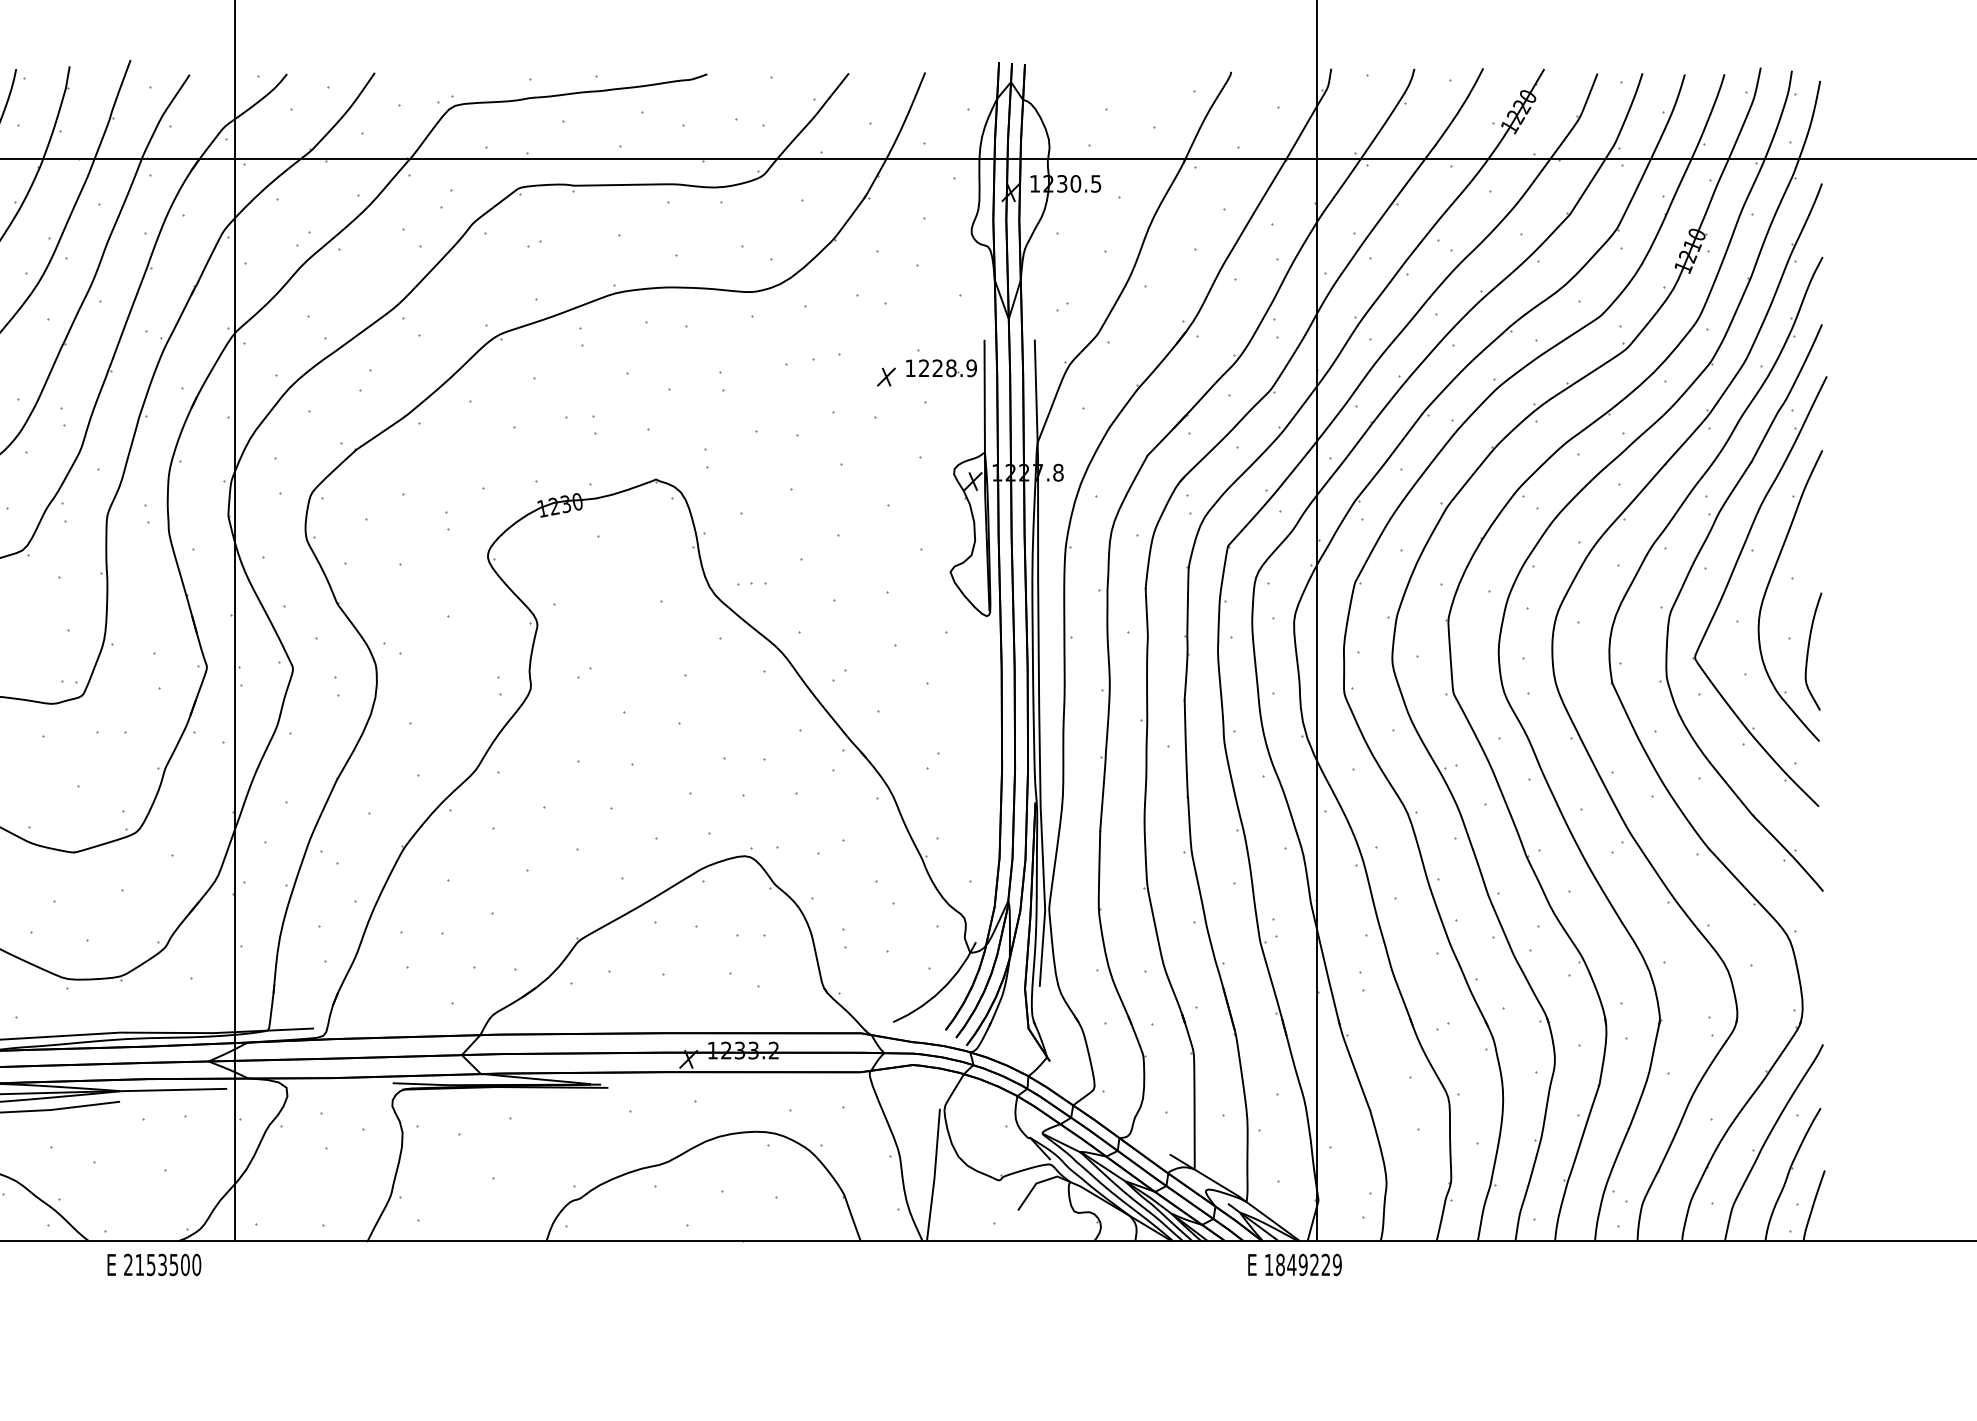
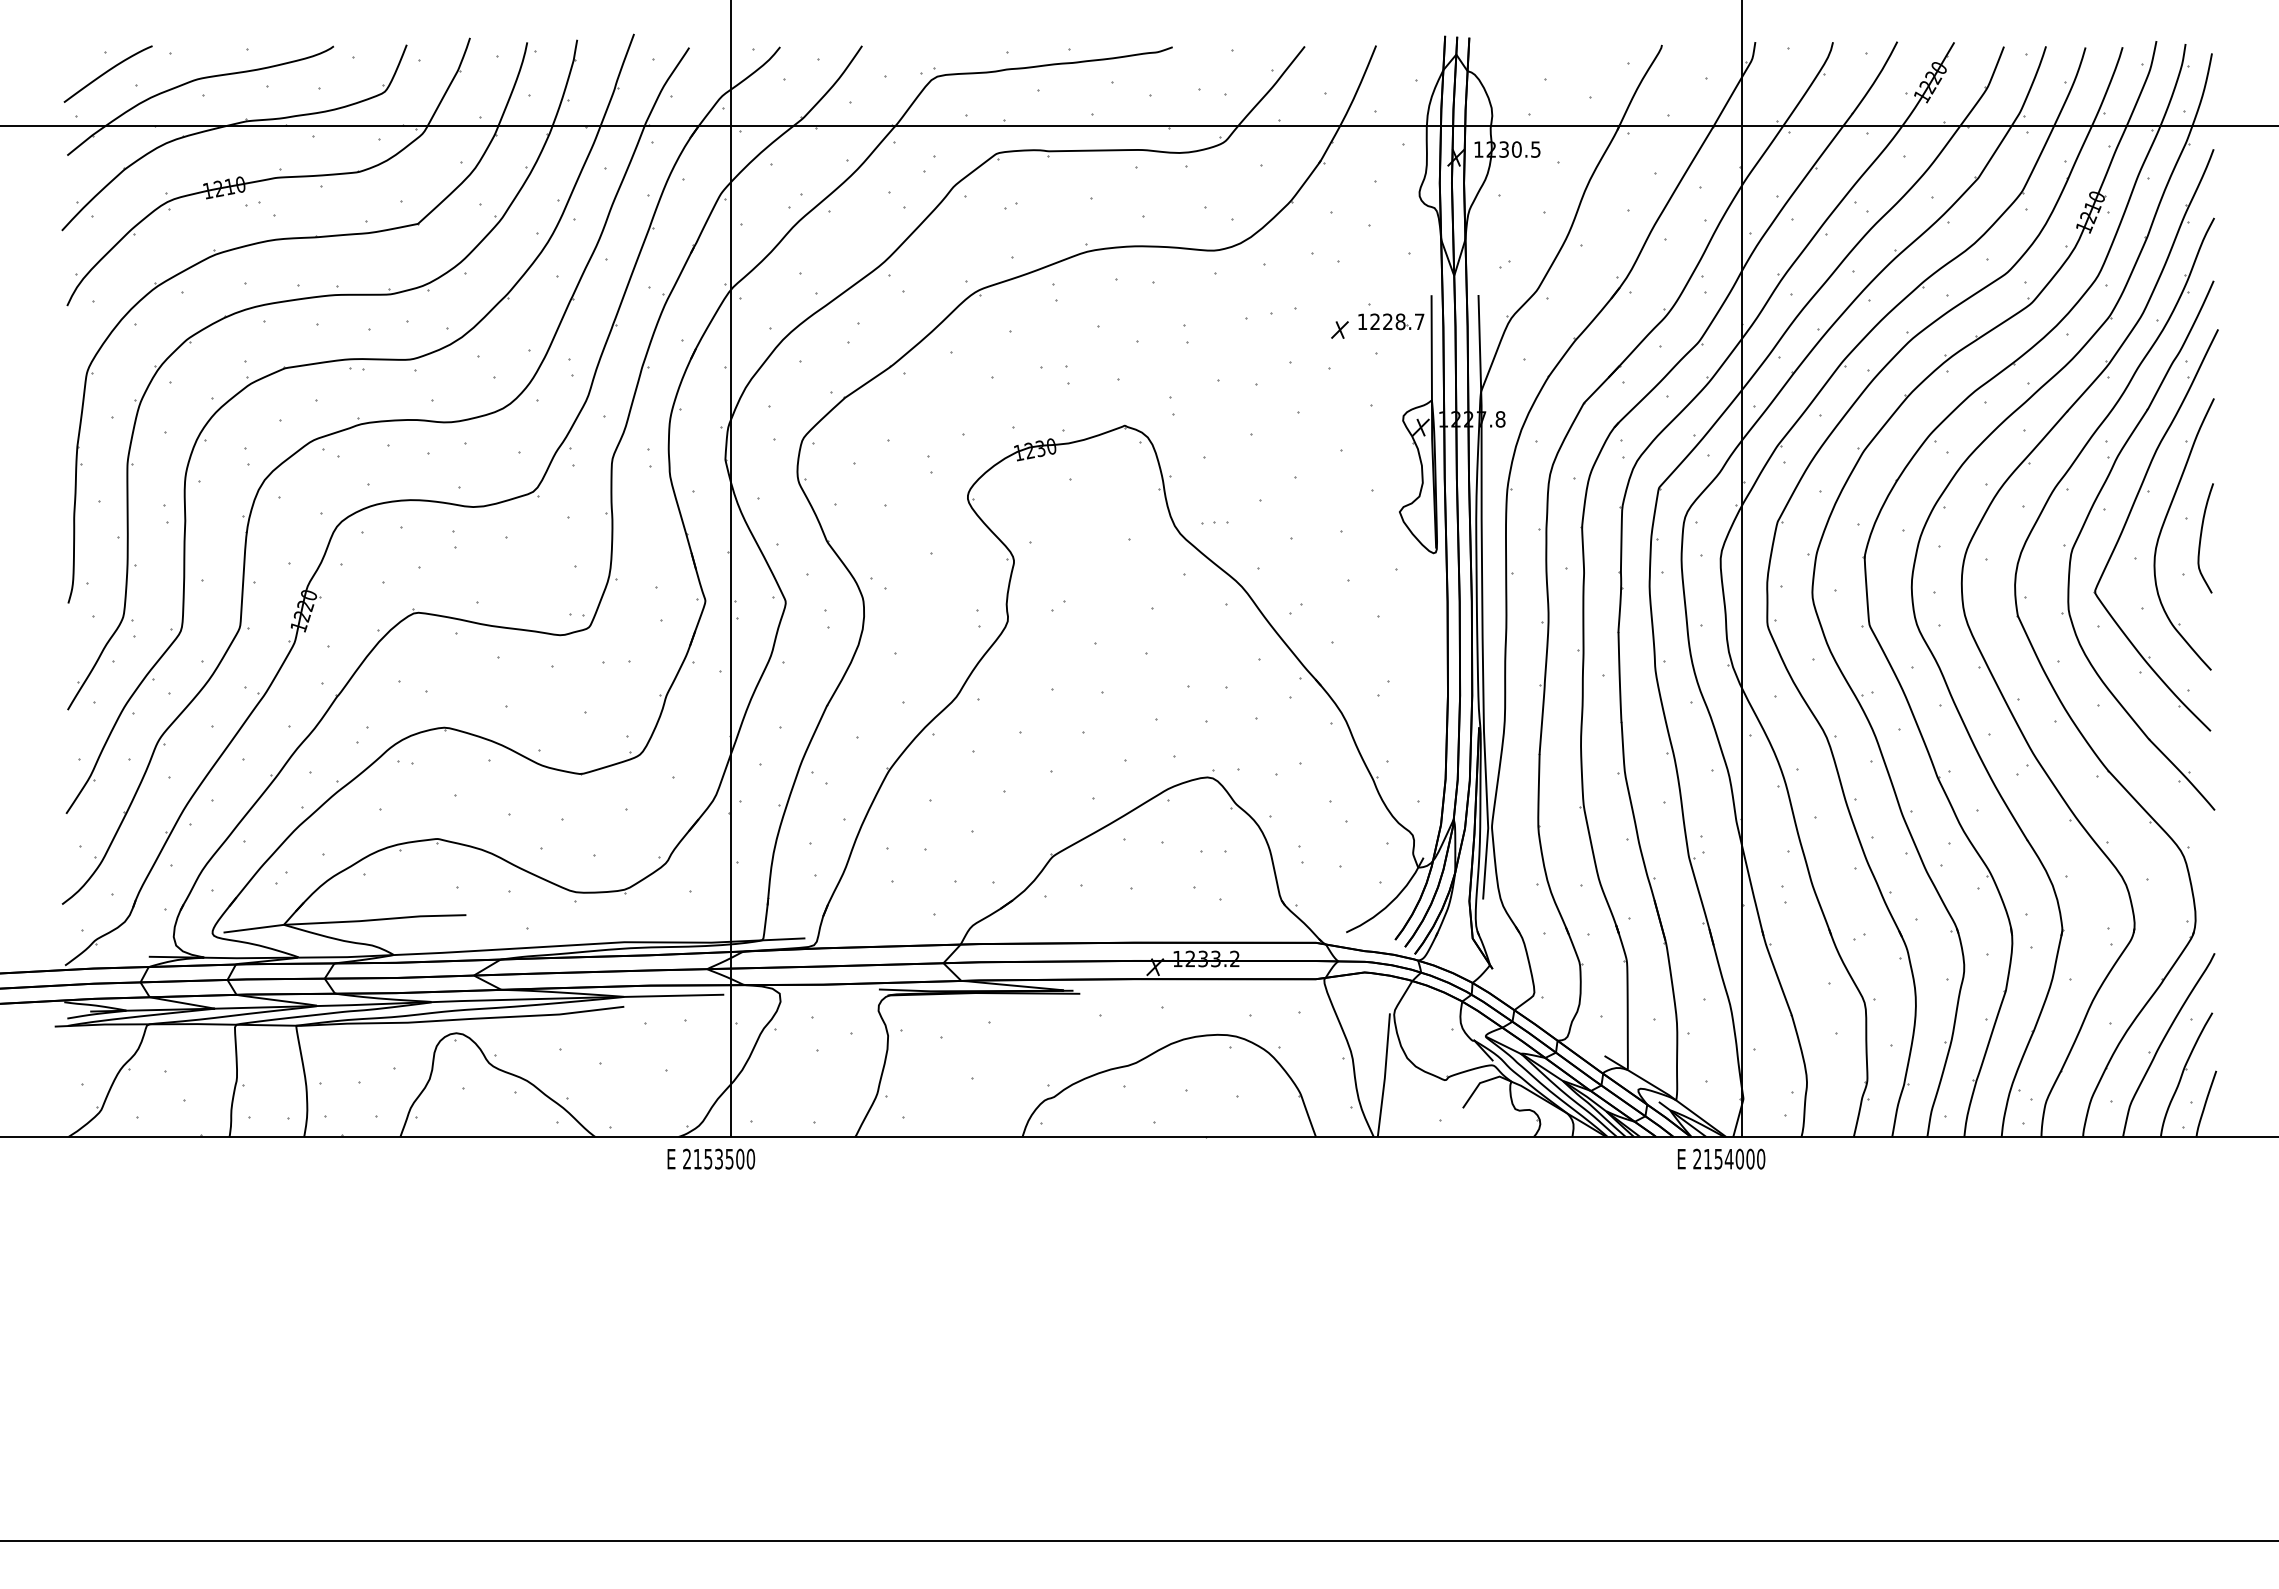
text: (971, 367) -> (1419, 321), 1228.9 -> 1228.7
curve: (1808, 651) -> (2201, 538), moved
text: (154, 1264) -> (711, 1158), moved
text: (1303, 1264) -> (1729, 1158), 1849229 -> 2154000

